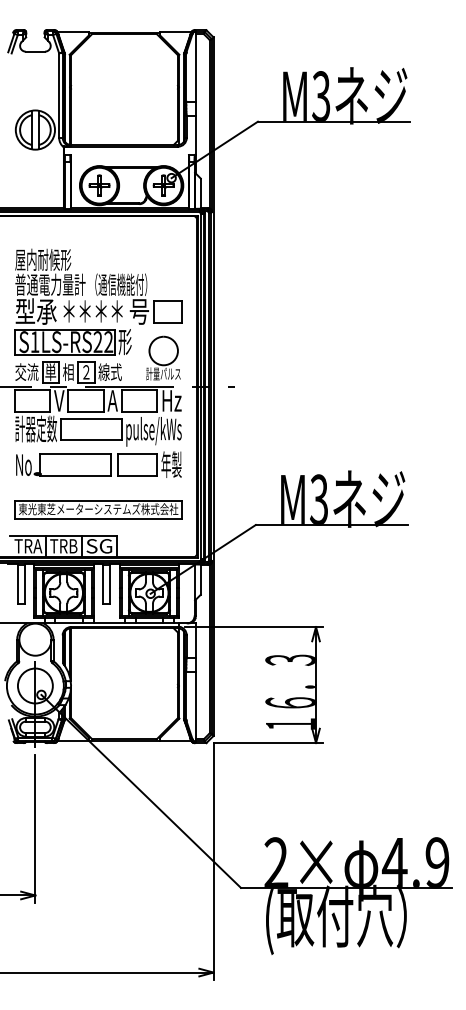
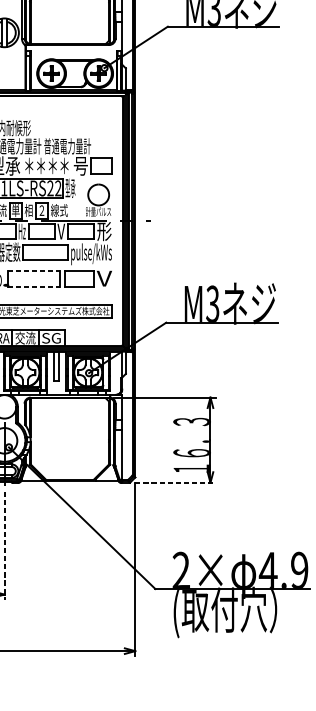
text: (121, 284) -> (67, 146), （通信機能付） -> 普通電力量計
text: (124, 341) -> (69, 188), 形 -> 型承
text: (59, 400) -> (22, 231), V -> Hz
text: (112, 400) -> (61, 231), A -> V
text: (171, 400) -> (104, 231), Hz -> 形
line: (75, 454) -> (33, 270), solid -> dashed
text: (171, 464) -> (104, 278), 年製 -> V
line: (75, 475) -> (33, 286), solid -> dashed
text: (63, 545) -> (25, 337), TRB -> 交流
line: (268, 743) -> (175, 483), solid -> dashed
line: (35, 828) -> (4, 545), solid -> dashed

